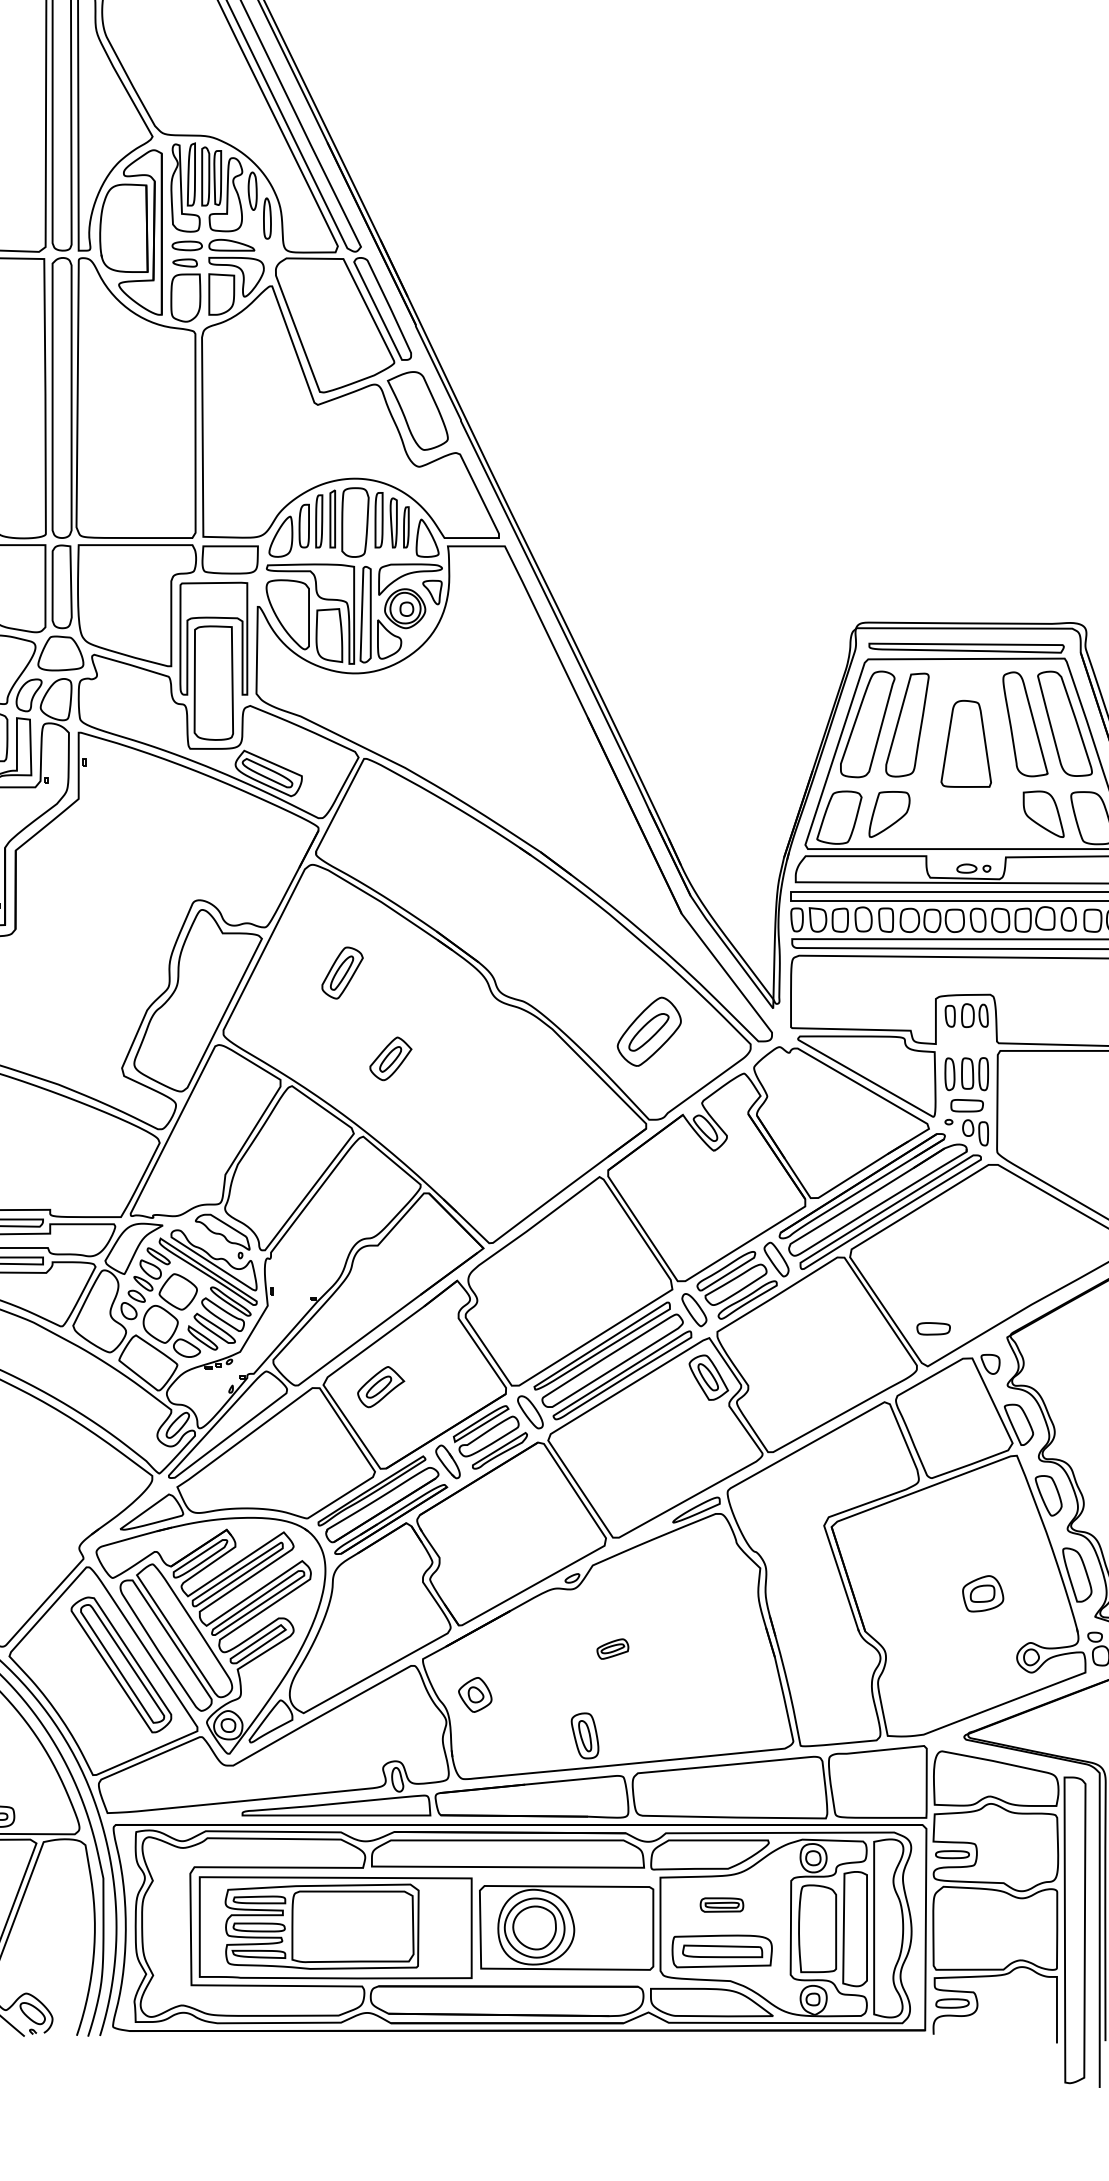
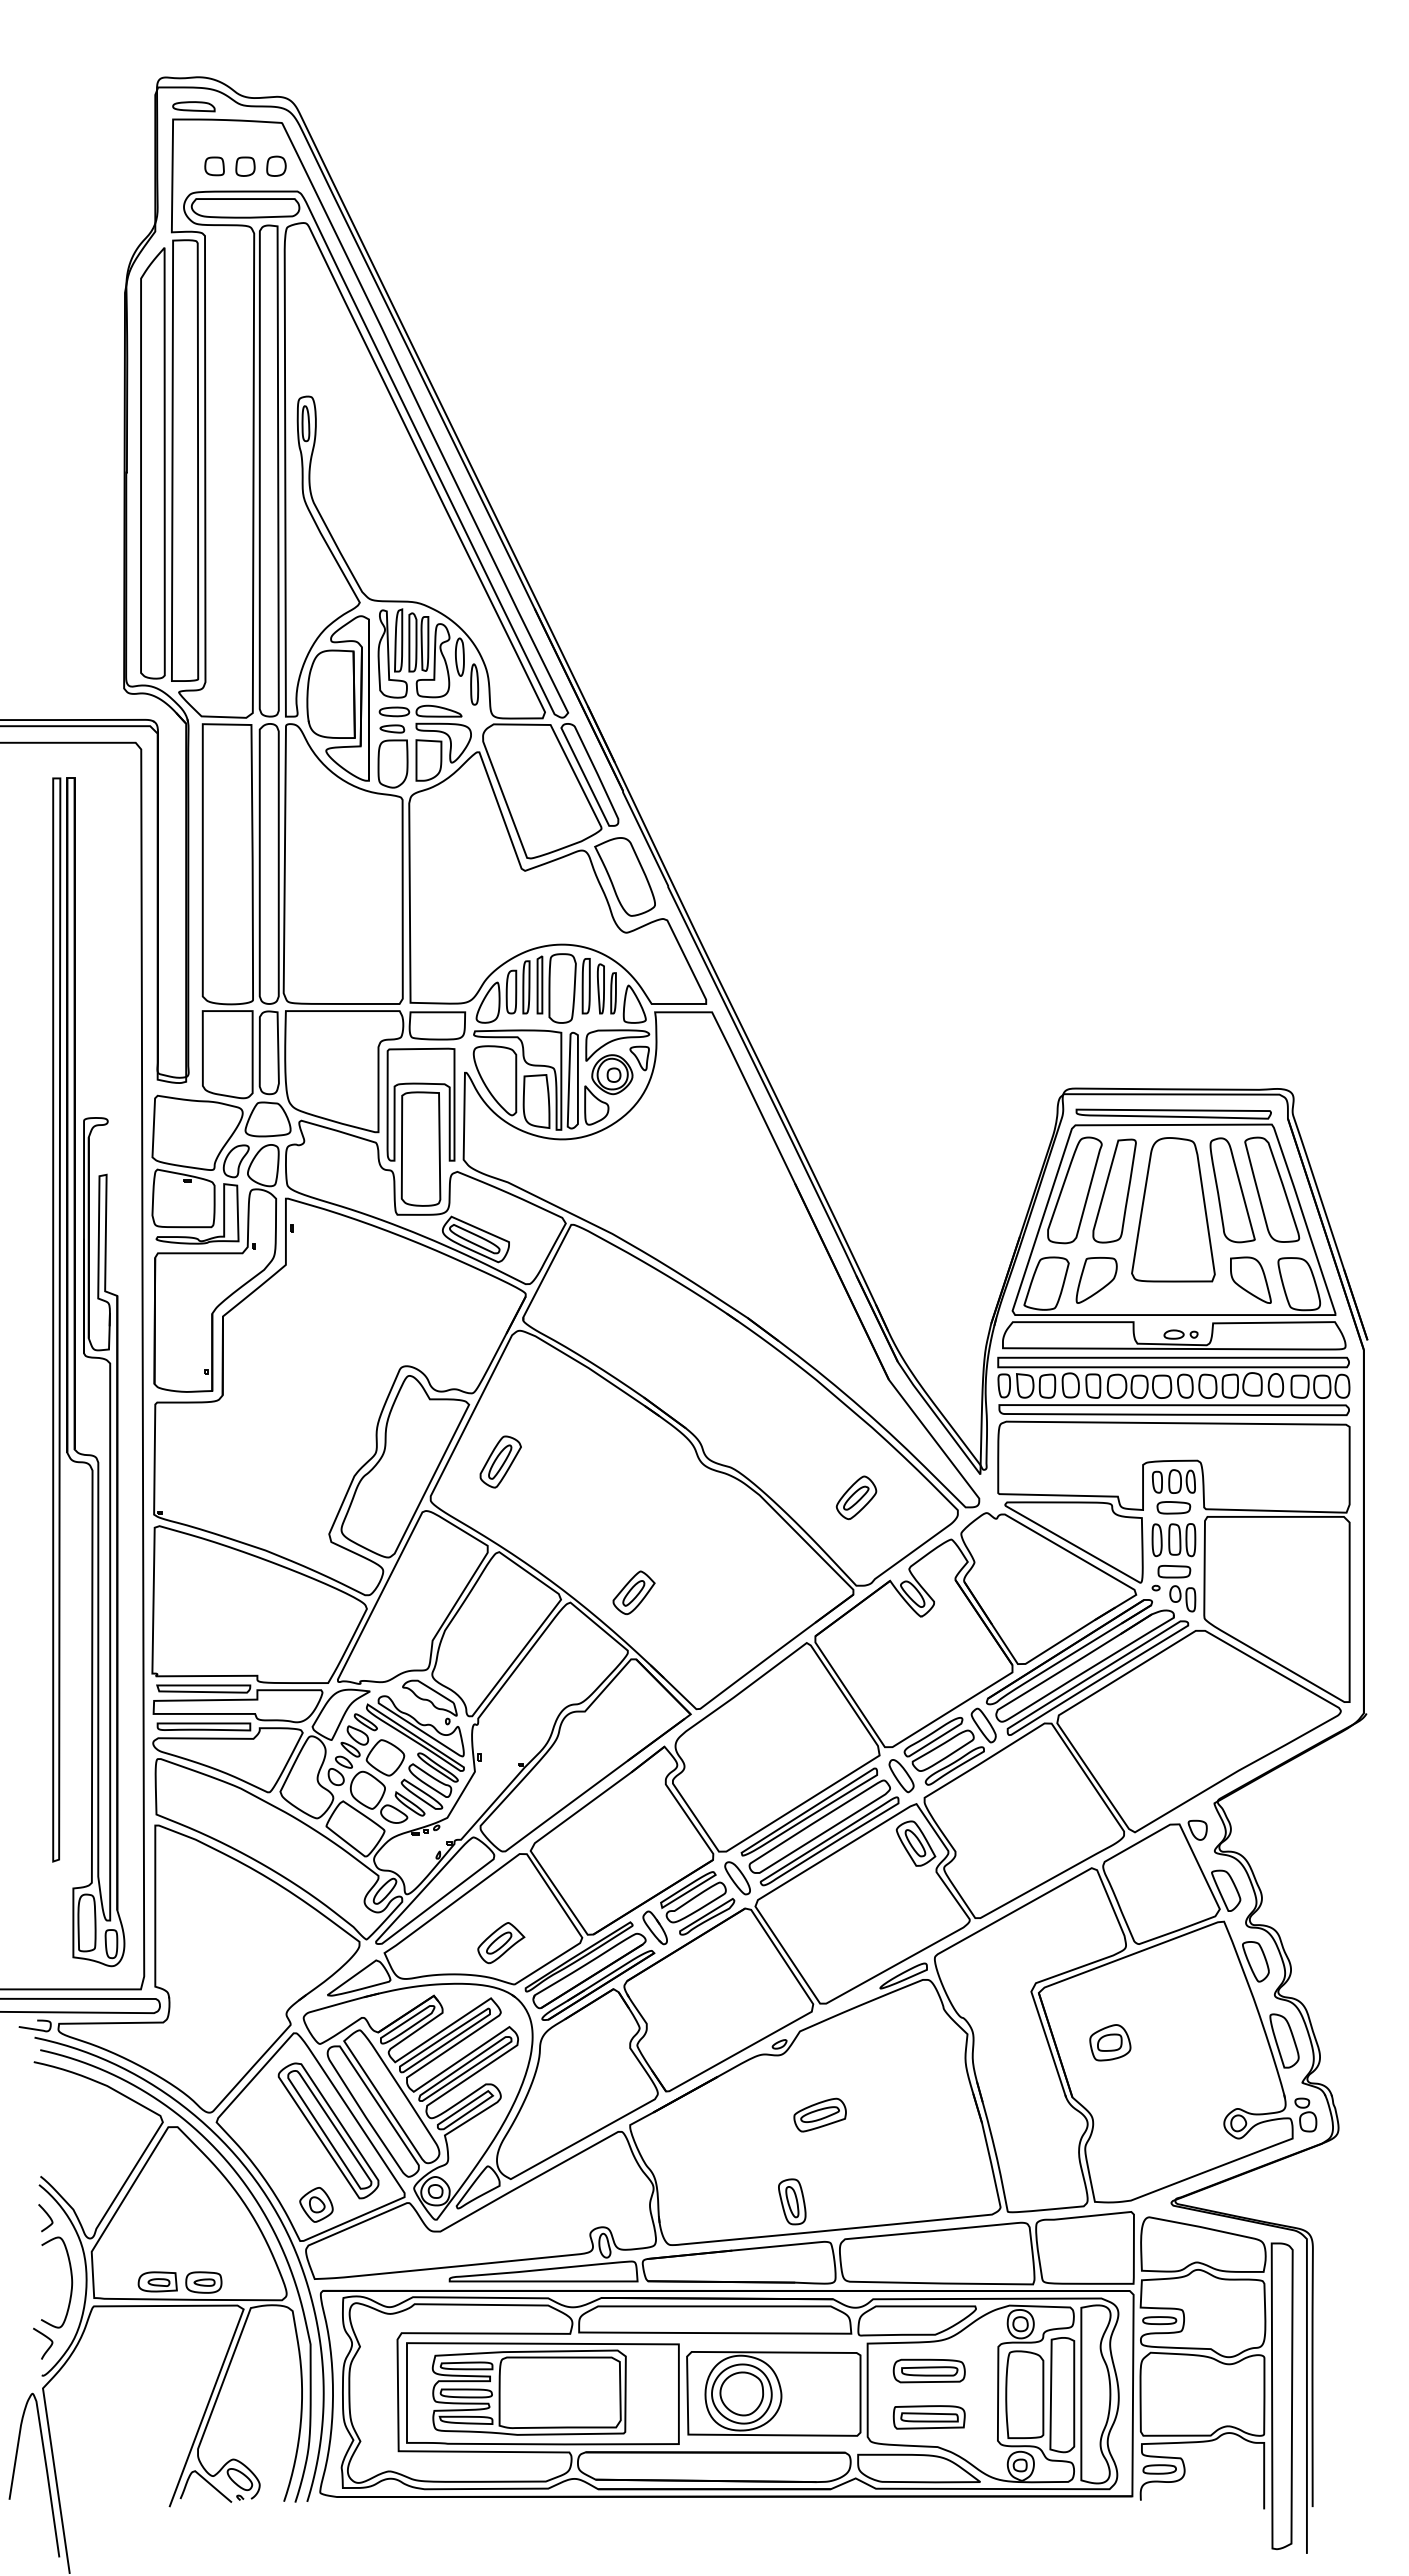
part: (966, 743) -> (1173, 1209), size x1.67
part: (342, 972) -> (500, 1461), moved
part: (649, 1031) -> (856, 1497), size x0.62
part: (390, 1058) -> (633, 1592), moved
part: (933, 1328) -> (1173, 1507), moved
part: (381, 1387) -> (501, 1943), moved
part: (983, 1593) -> (1110, 2042), moved
part: (612, 1648) -> (819, 2114), size x1.67
part: (475, 1694) -> (316, 2204), moved
part: (721, 1904) -> (928, 2370), size x1.67
part: (721, 1951) -> (928, 2417), size x0.71

